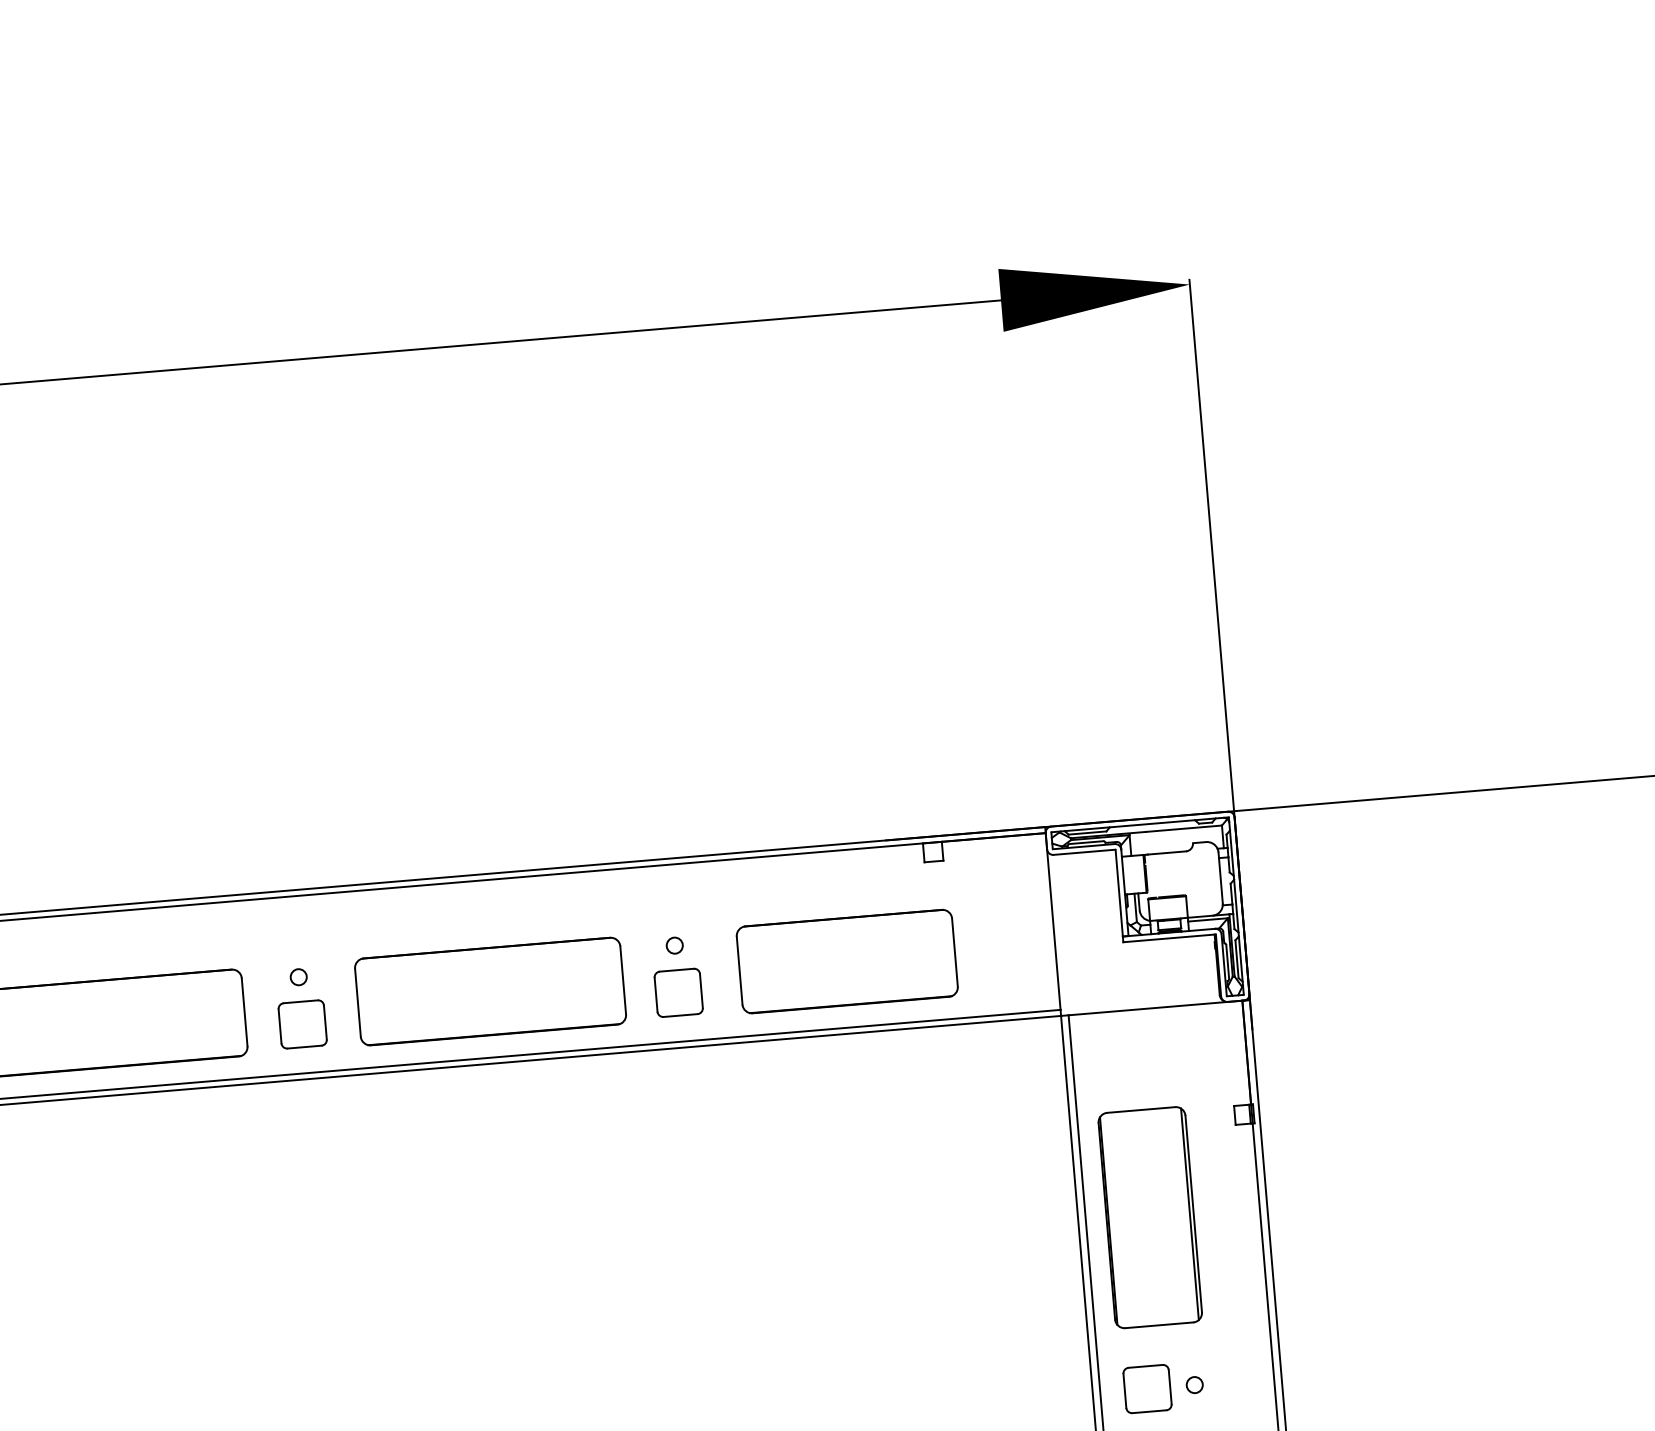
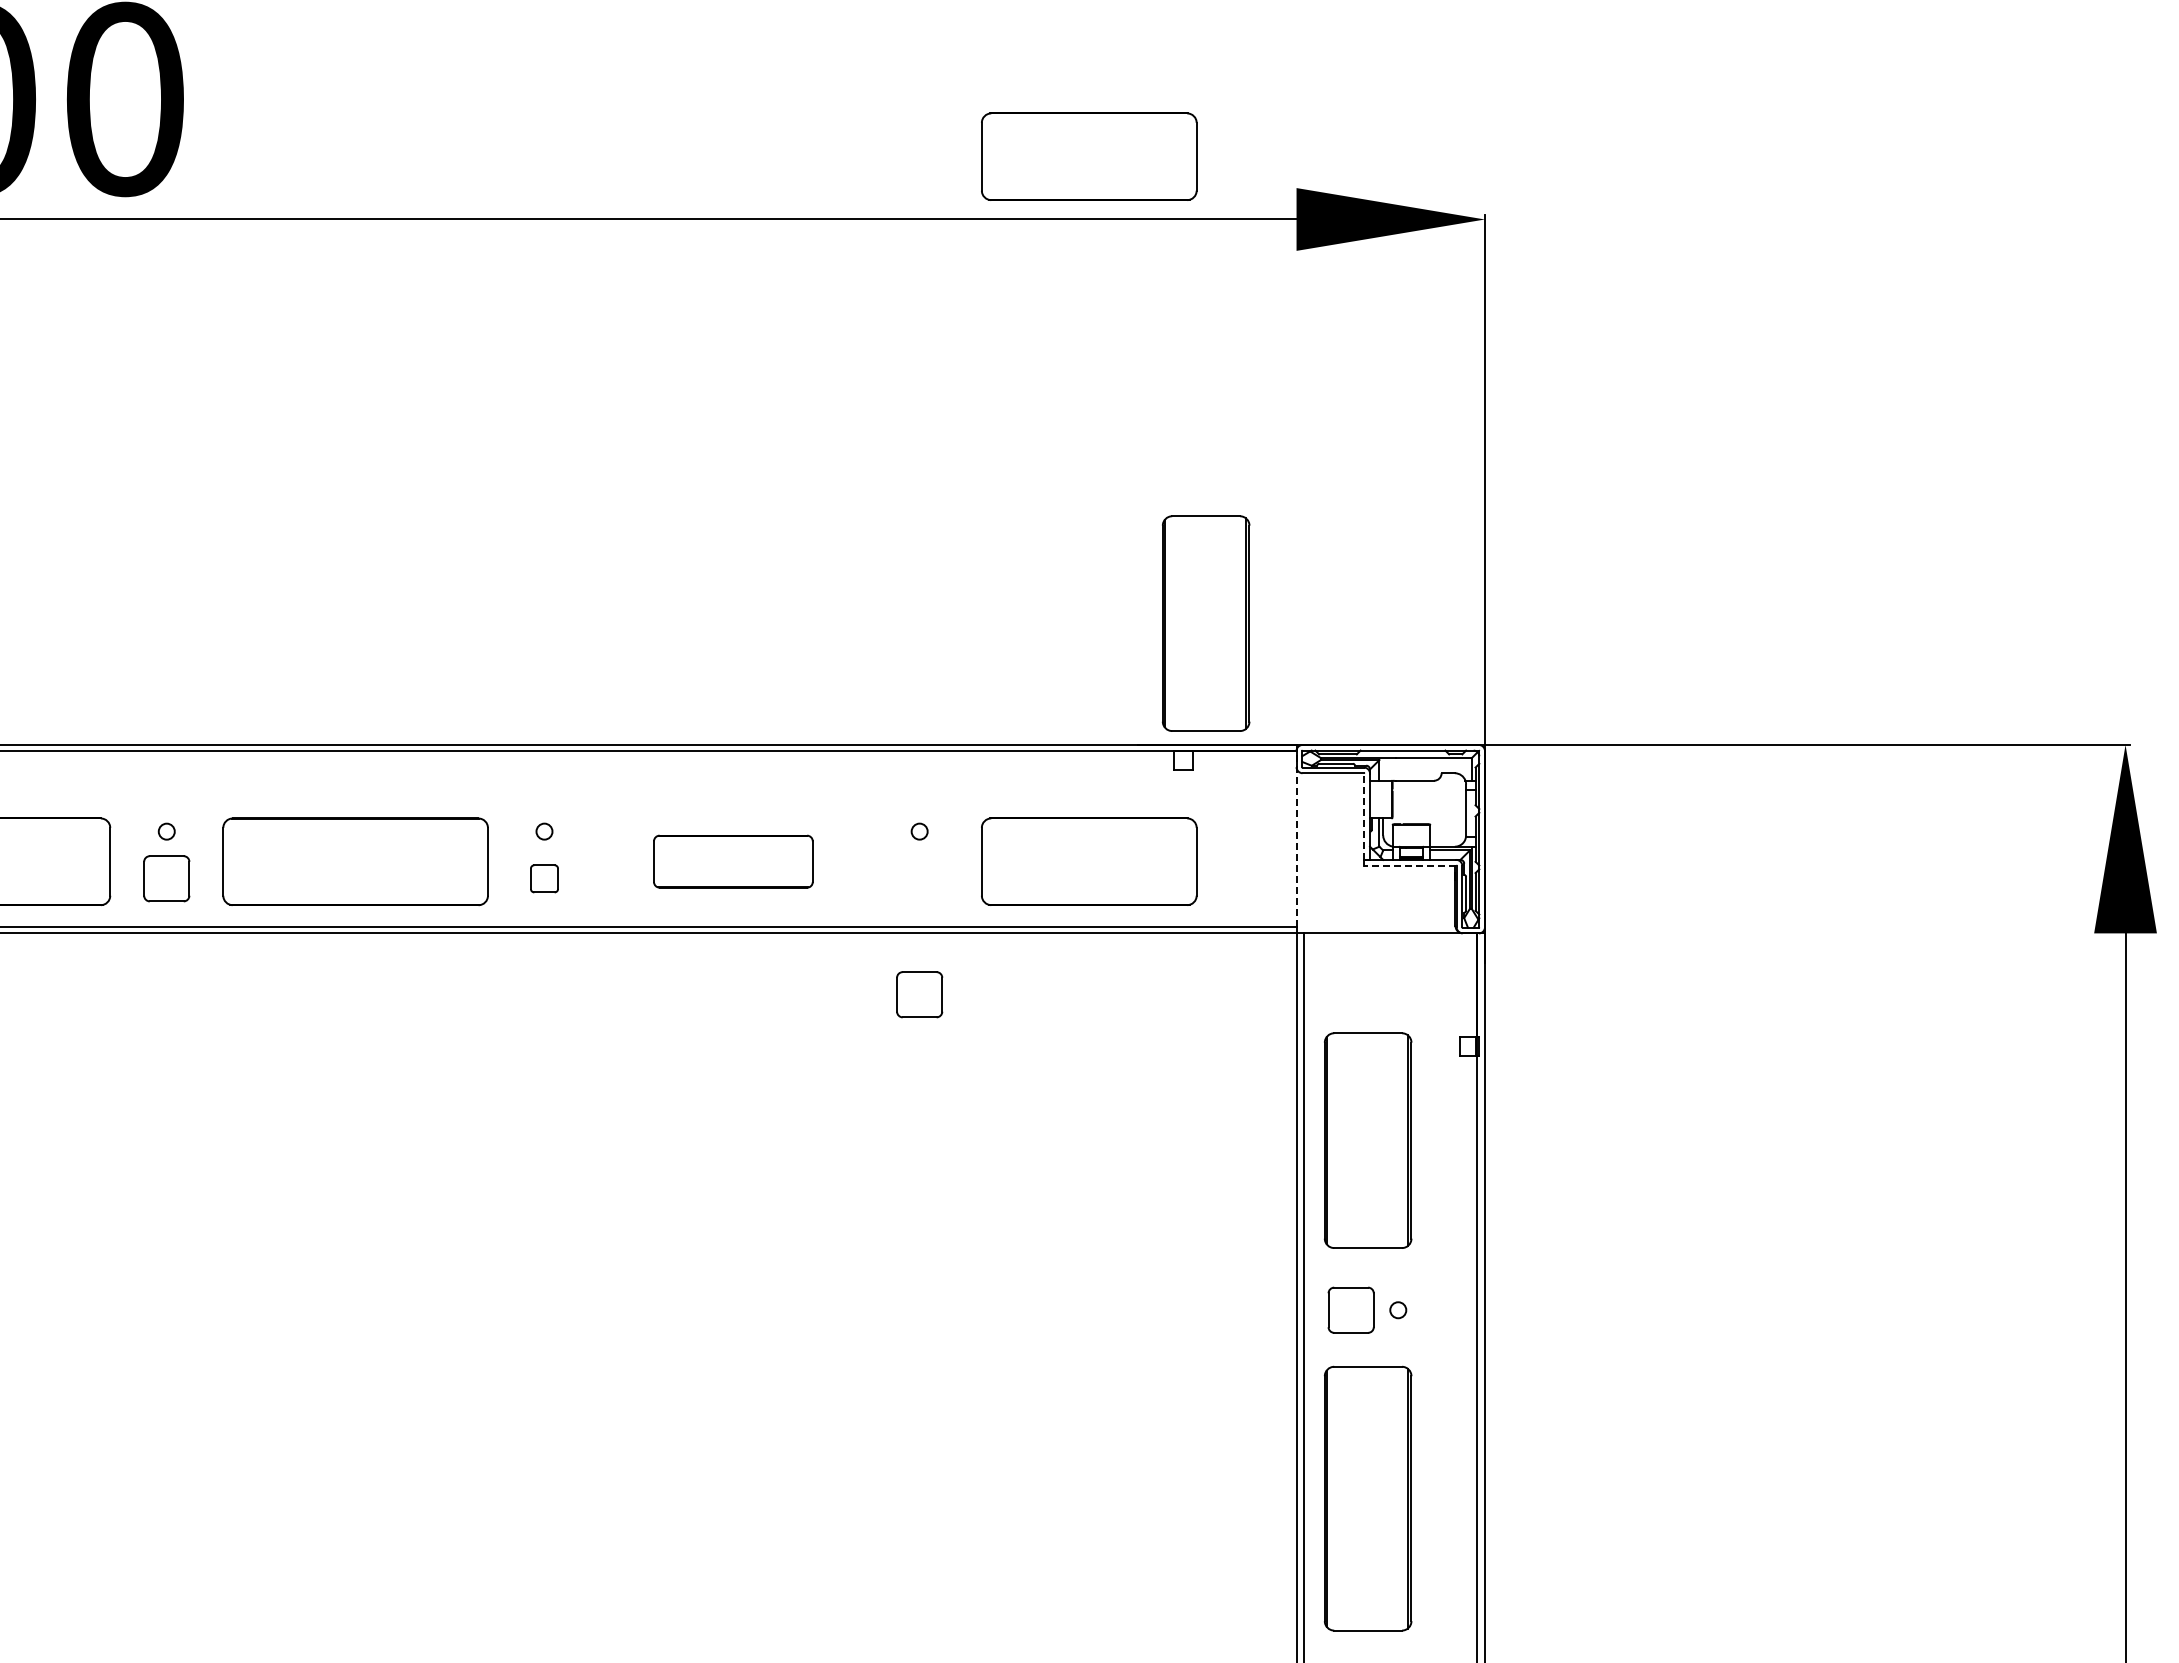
part: (788, 254) -> (1089, 156), added
part: (944, 712) -> (1206, 623), added
line: (1119, 893) -> (1364, 816), solid -> dashed
line: (1053, 920) -> (1296, 838), solid -> dashed
line: (1169, 938) -> (1410, 865), solid -> dashed
part: (490, 991) -> (733, 861), size x0.6
part: (678, 992) -> (919, 994), moved
part: (302, 1024) -> (544, 878), size x0.6

